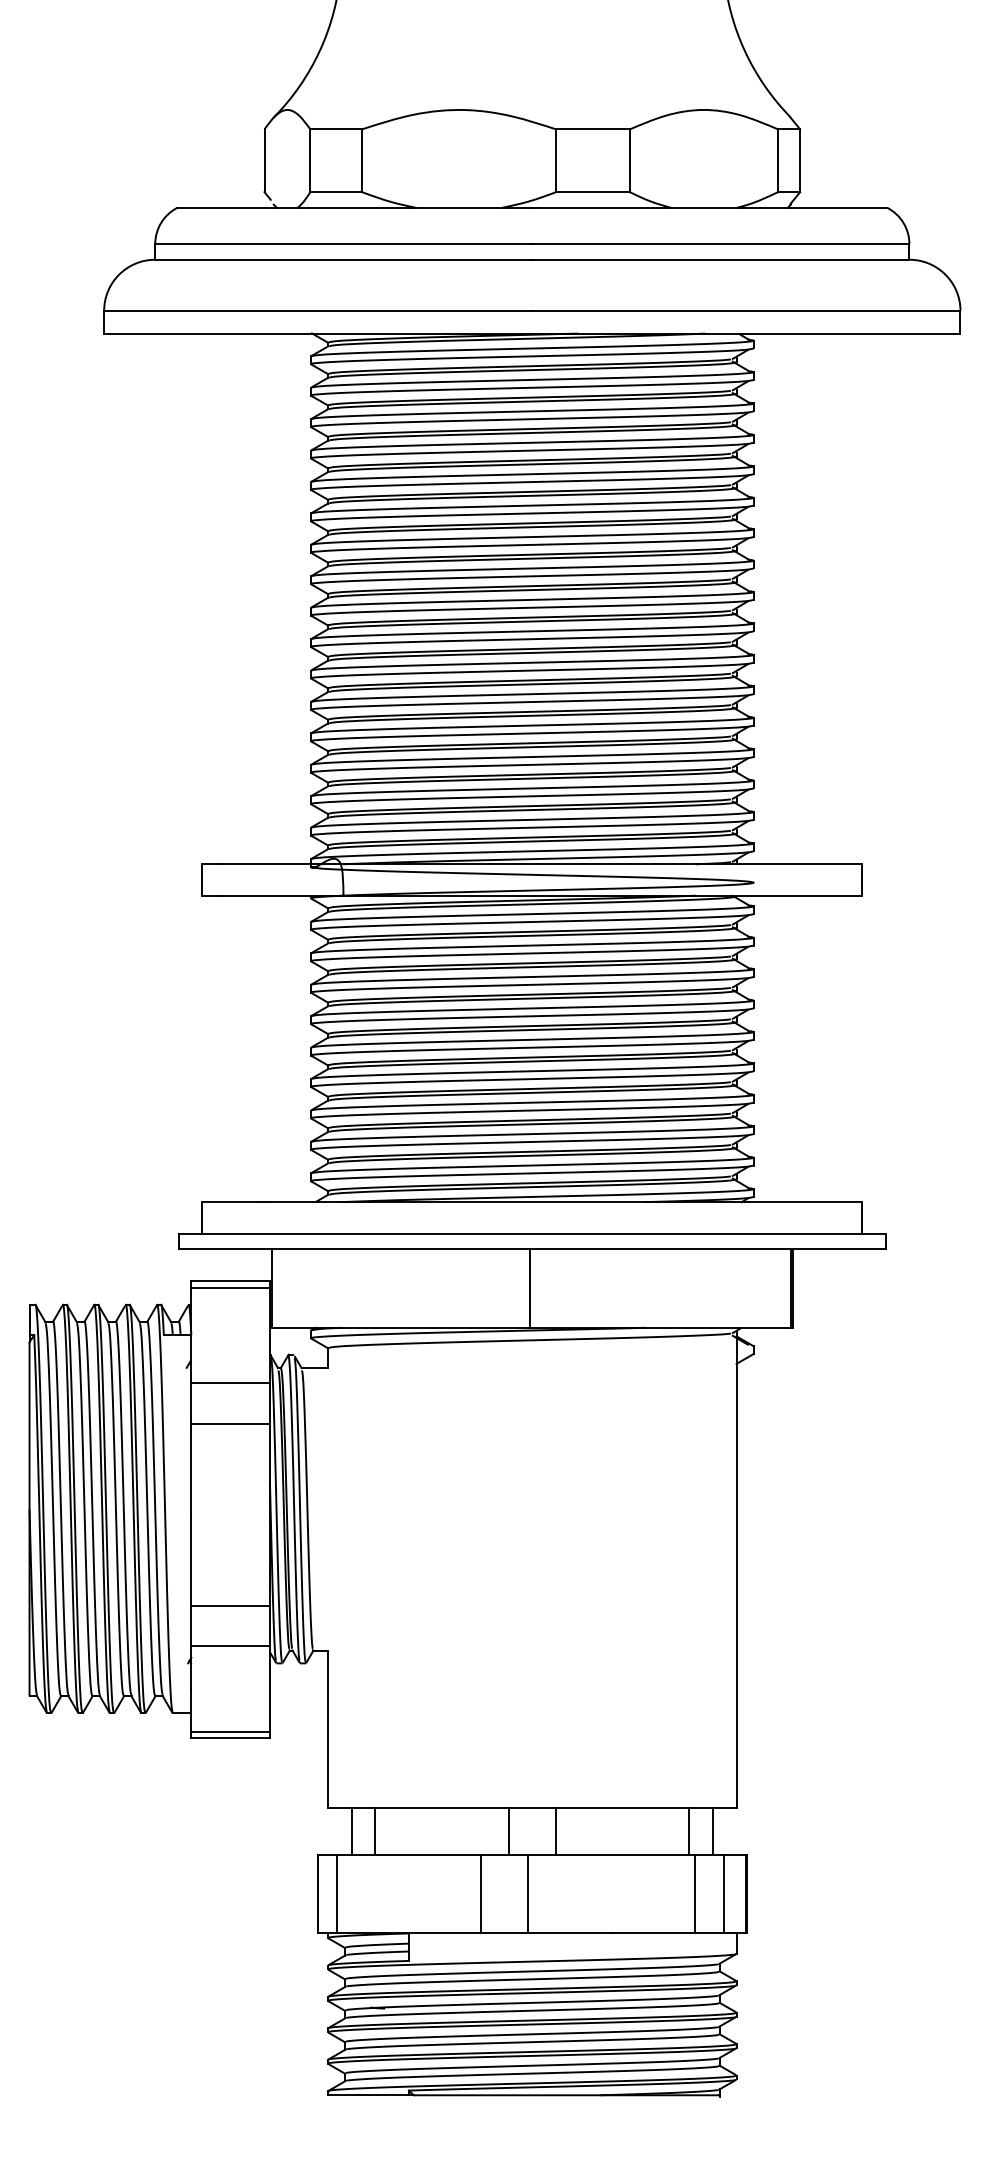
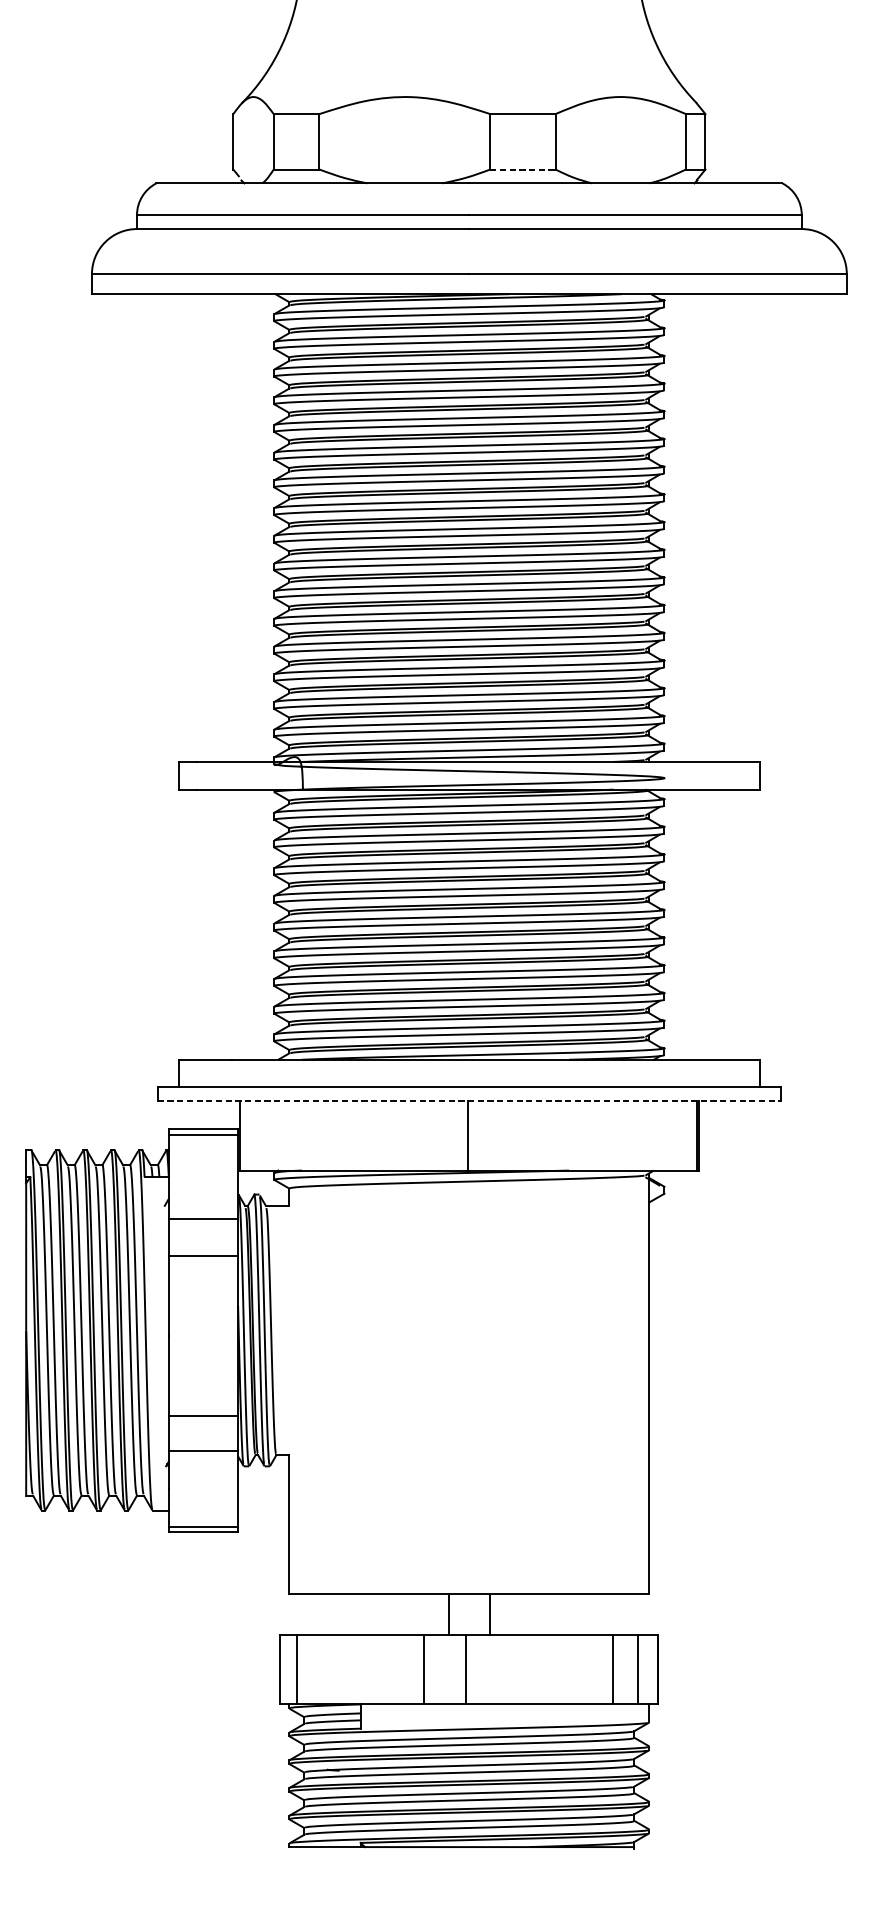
line: (593, 192) -> (523, 169), solid -> dashed
line: (532, 1249) -> (469, 1101), solid -> dashed
line: (351, 1830) -> (310, 1613), removed
line: (375, 1830) -> (331, 1613), removed
line: (689, 1830) -> (607, 1613), removed
line: (713, 1830) -> (629, 1613), removed

